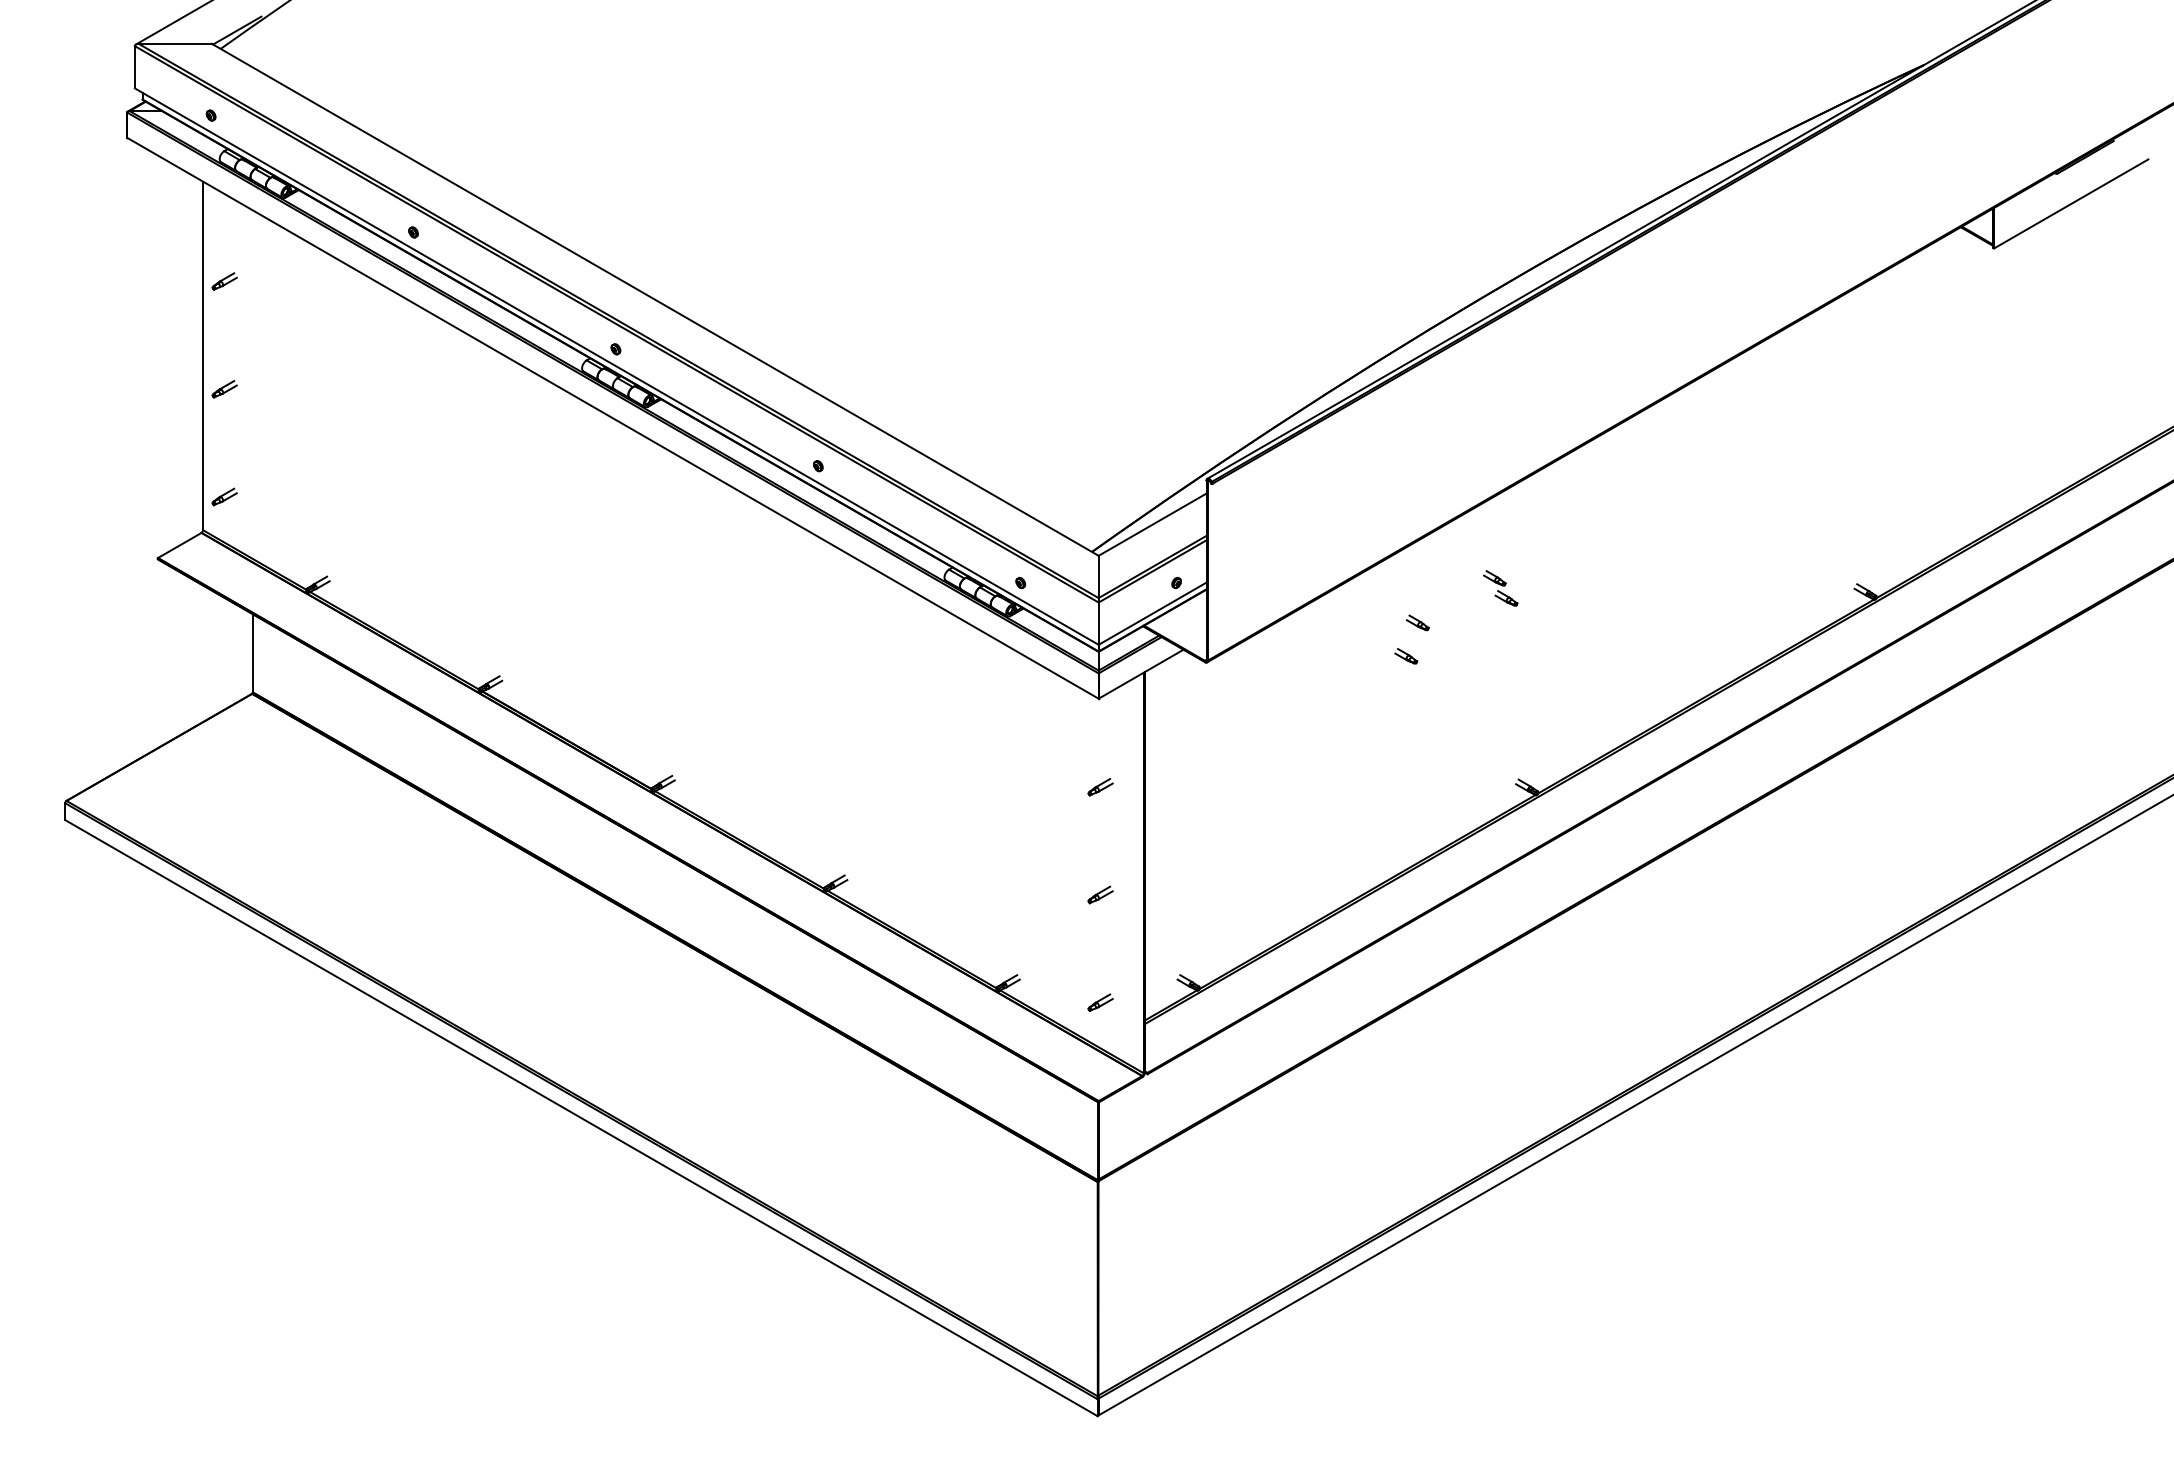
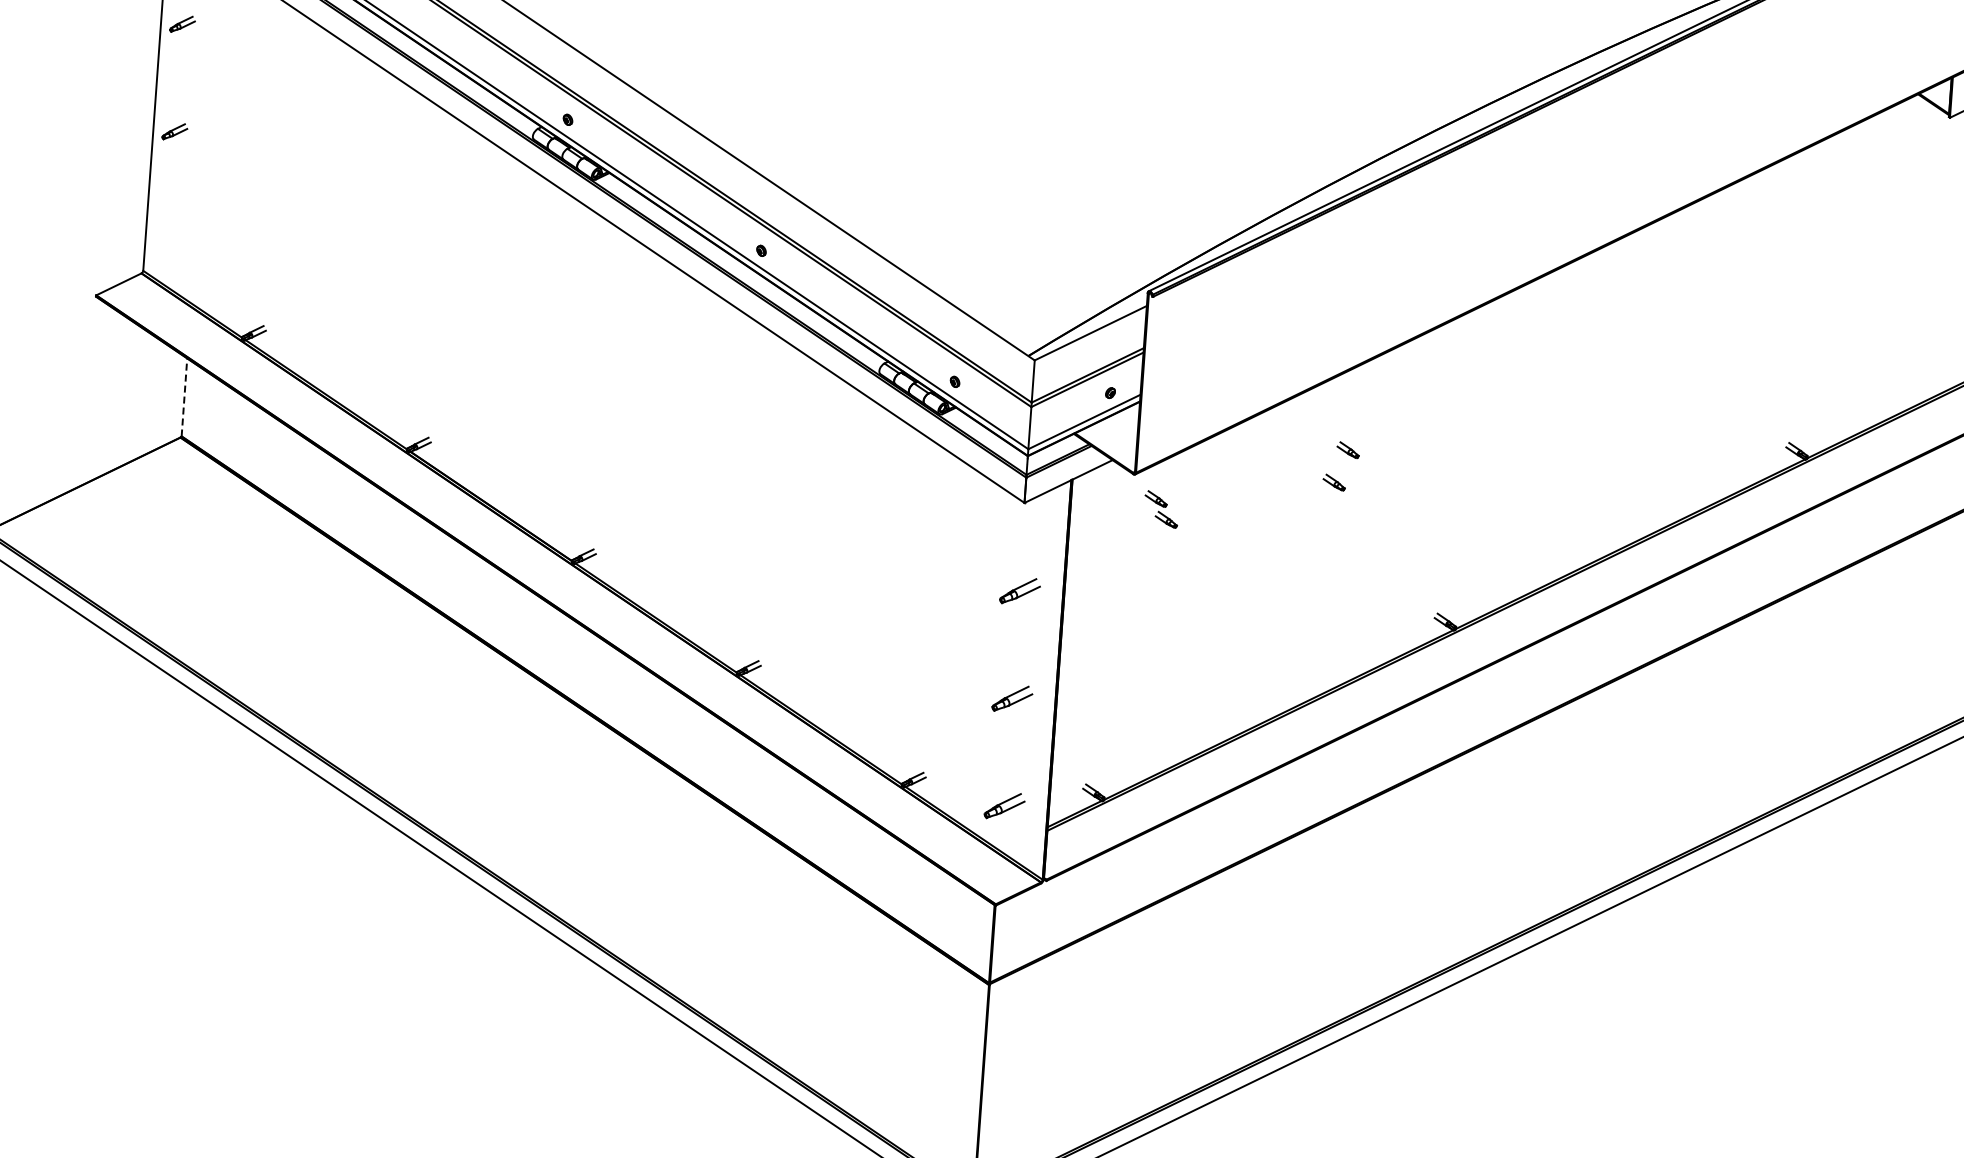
part: (224, 496) -> (167, 238), removed
part: (1500, 588) -> (1161, 509), moved
line: (253, 653) -> (184, 397), solid -> dashed
part: (1100, 787) -> (1019, 591), size x1.6
part: (1100, 894) -> (1012, 698), size x1.6
part: (1100, 1002) -> (1004, 806), size x1.6

